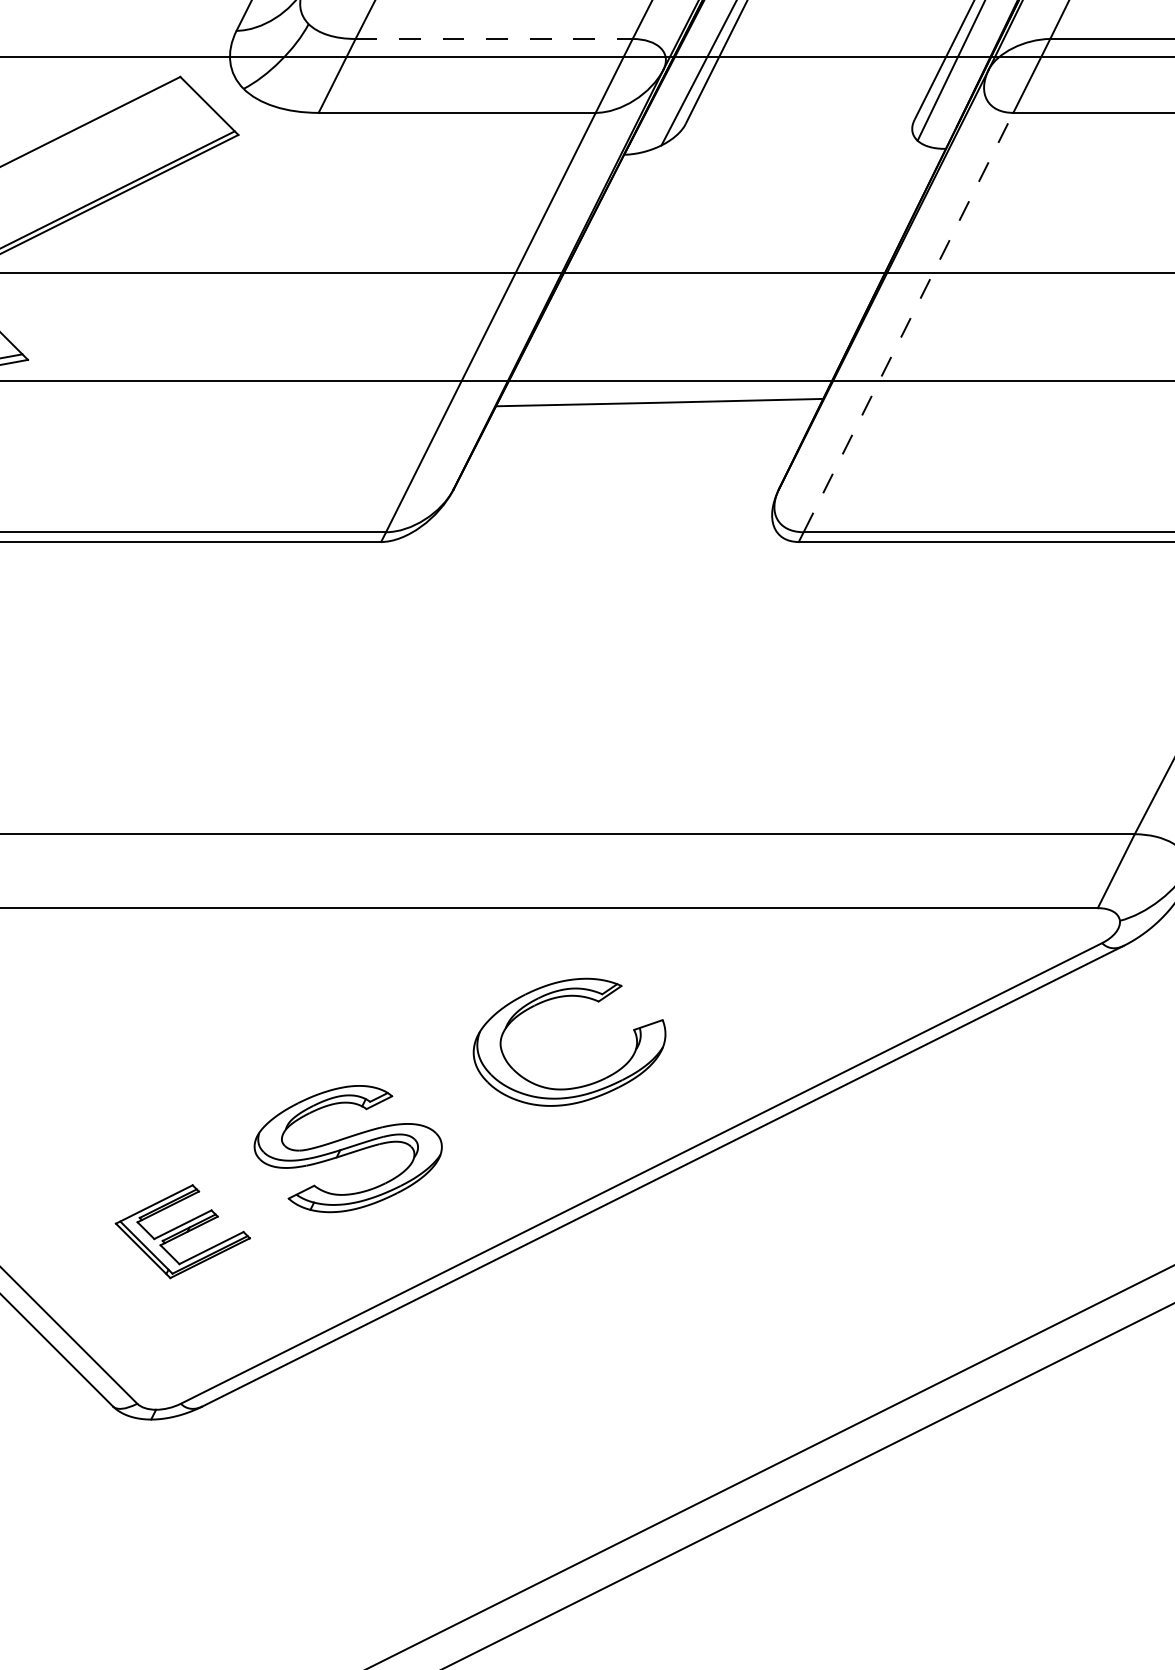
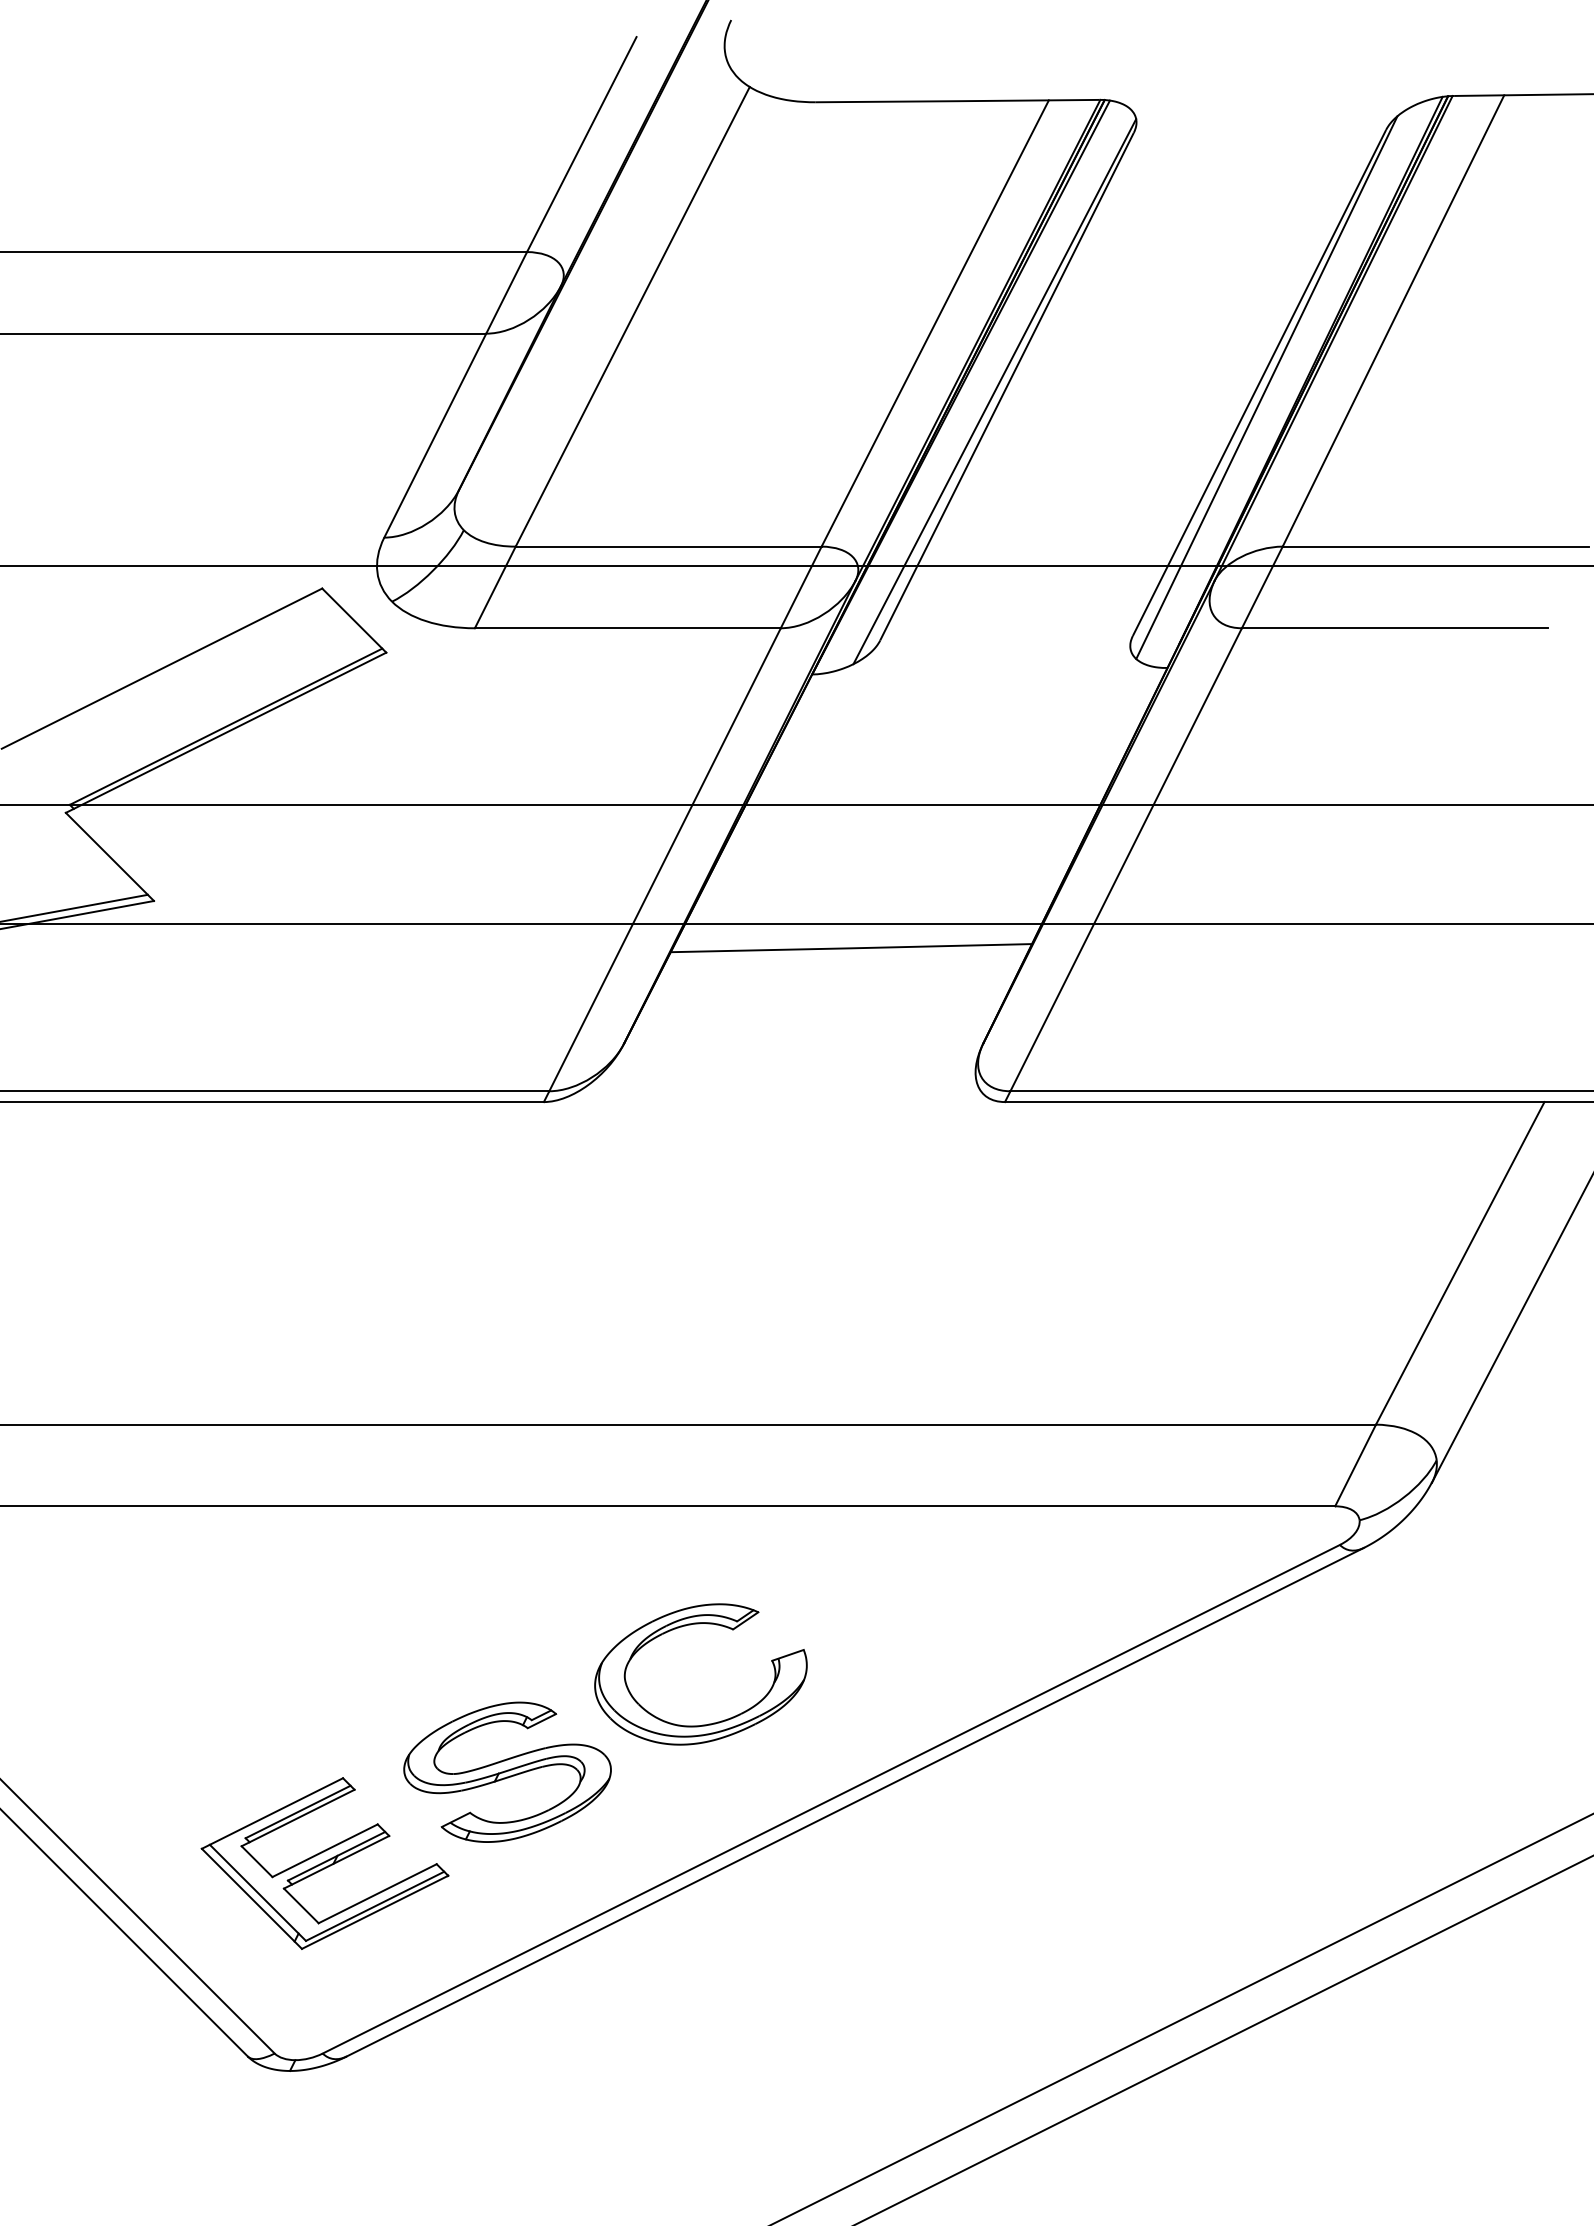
line: (493, 38) -> (668, 546), dashed -> solid
line: (908, 322) -> (1126, 859), dashed -> solid
part: (576, 1086) -> (708, 1723), moved
part: (182, 1231) -> (324, 1863), size x1.67

